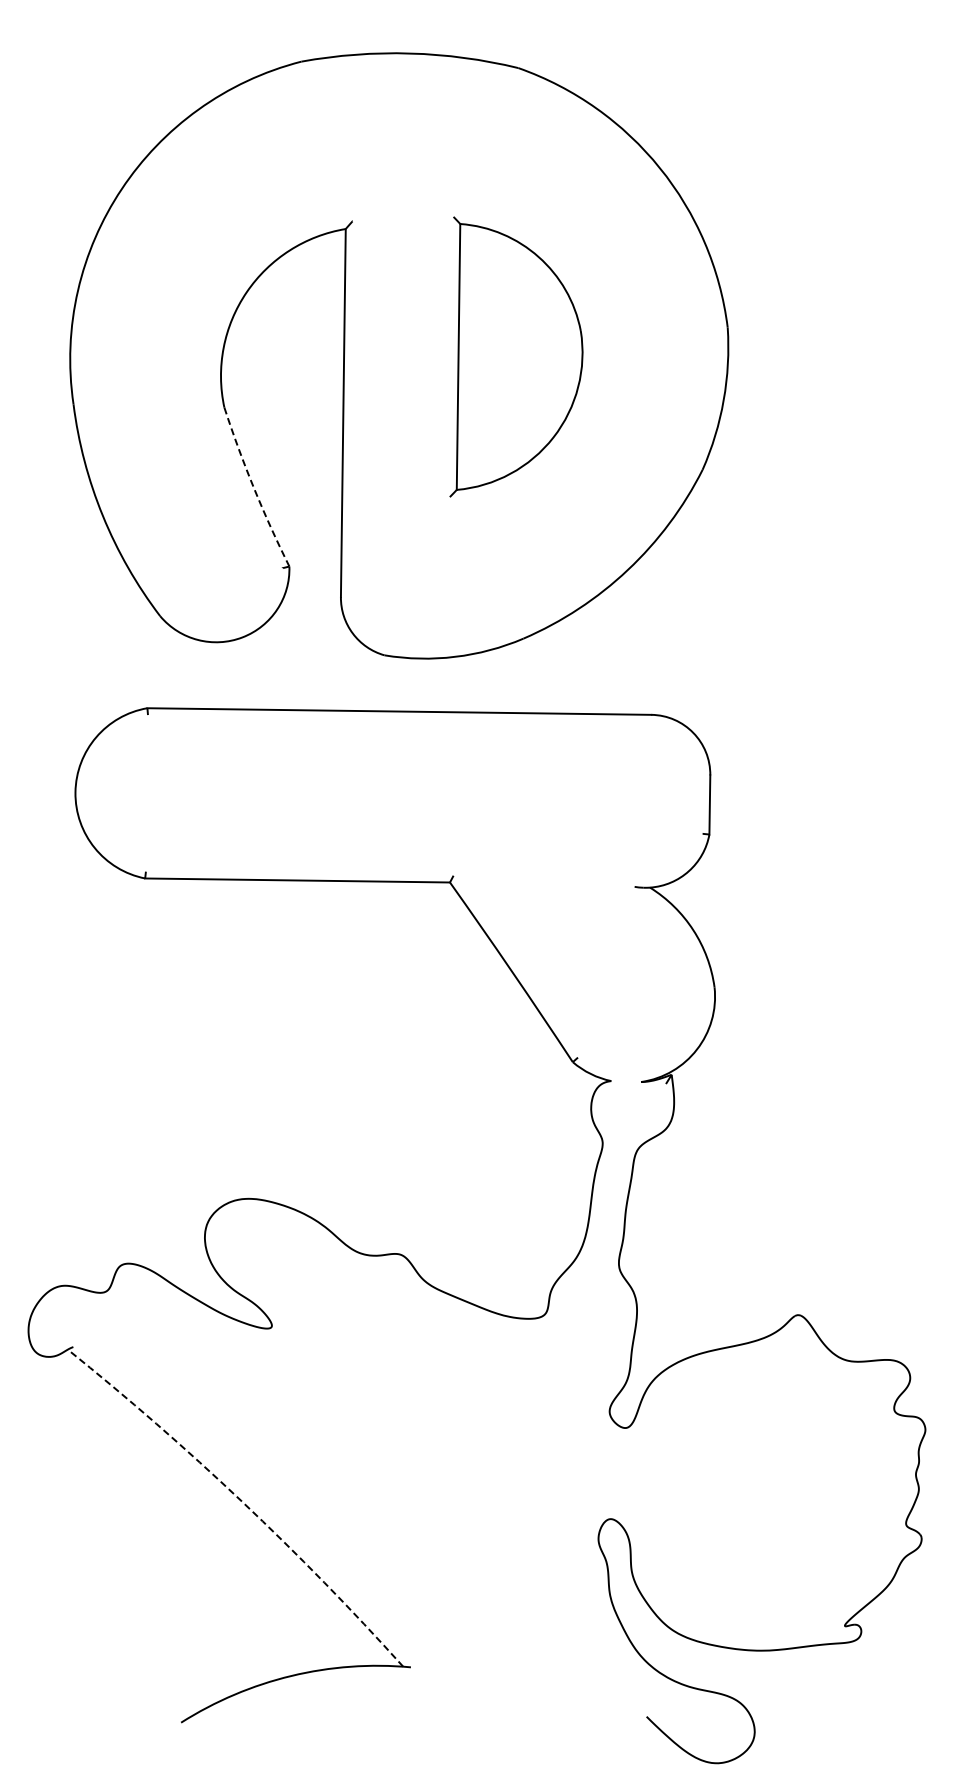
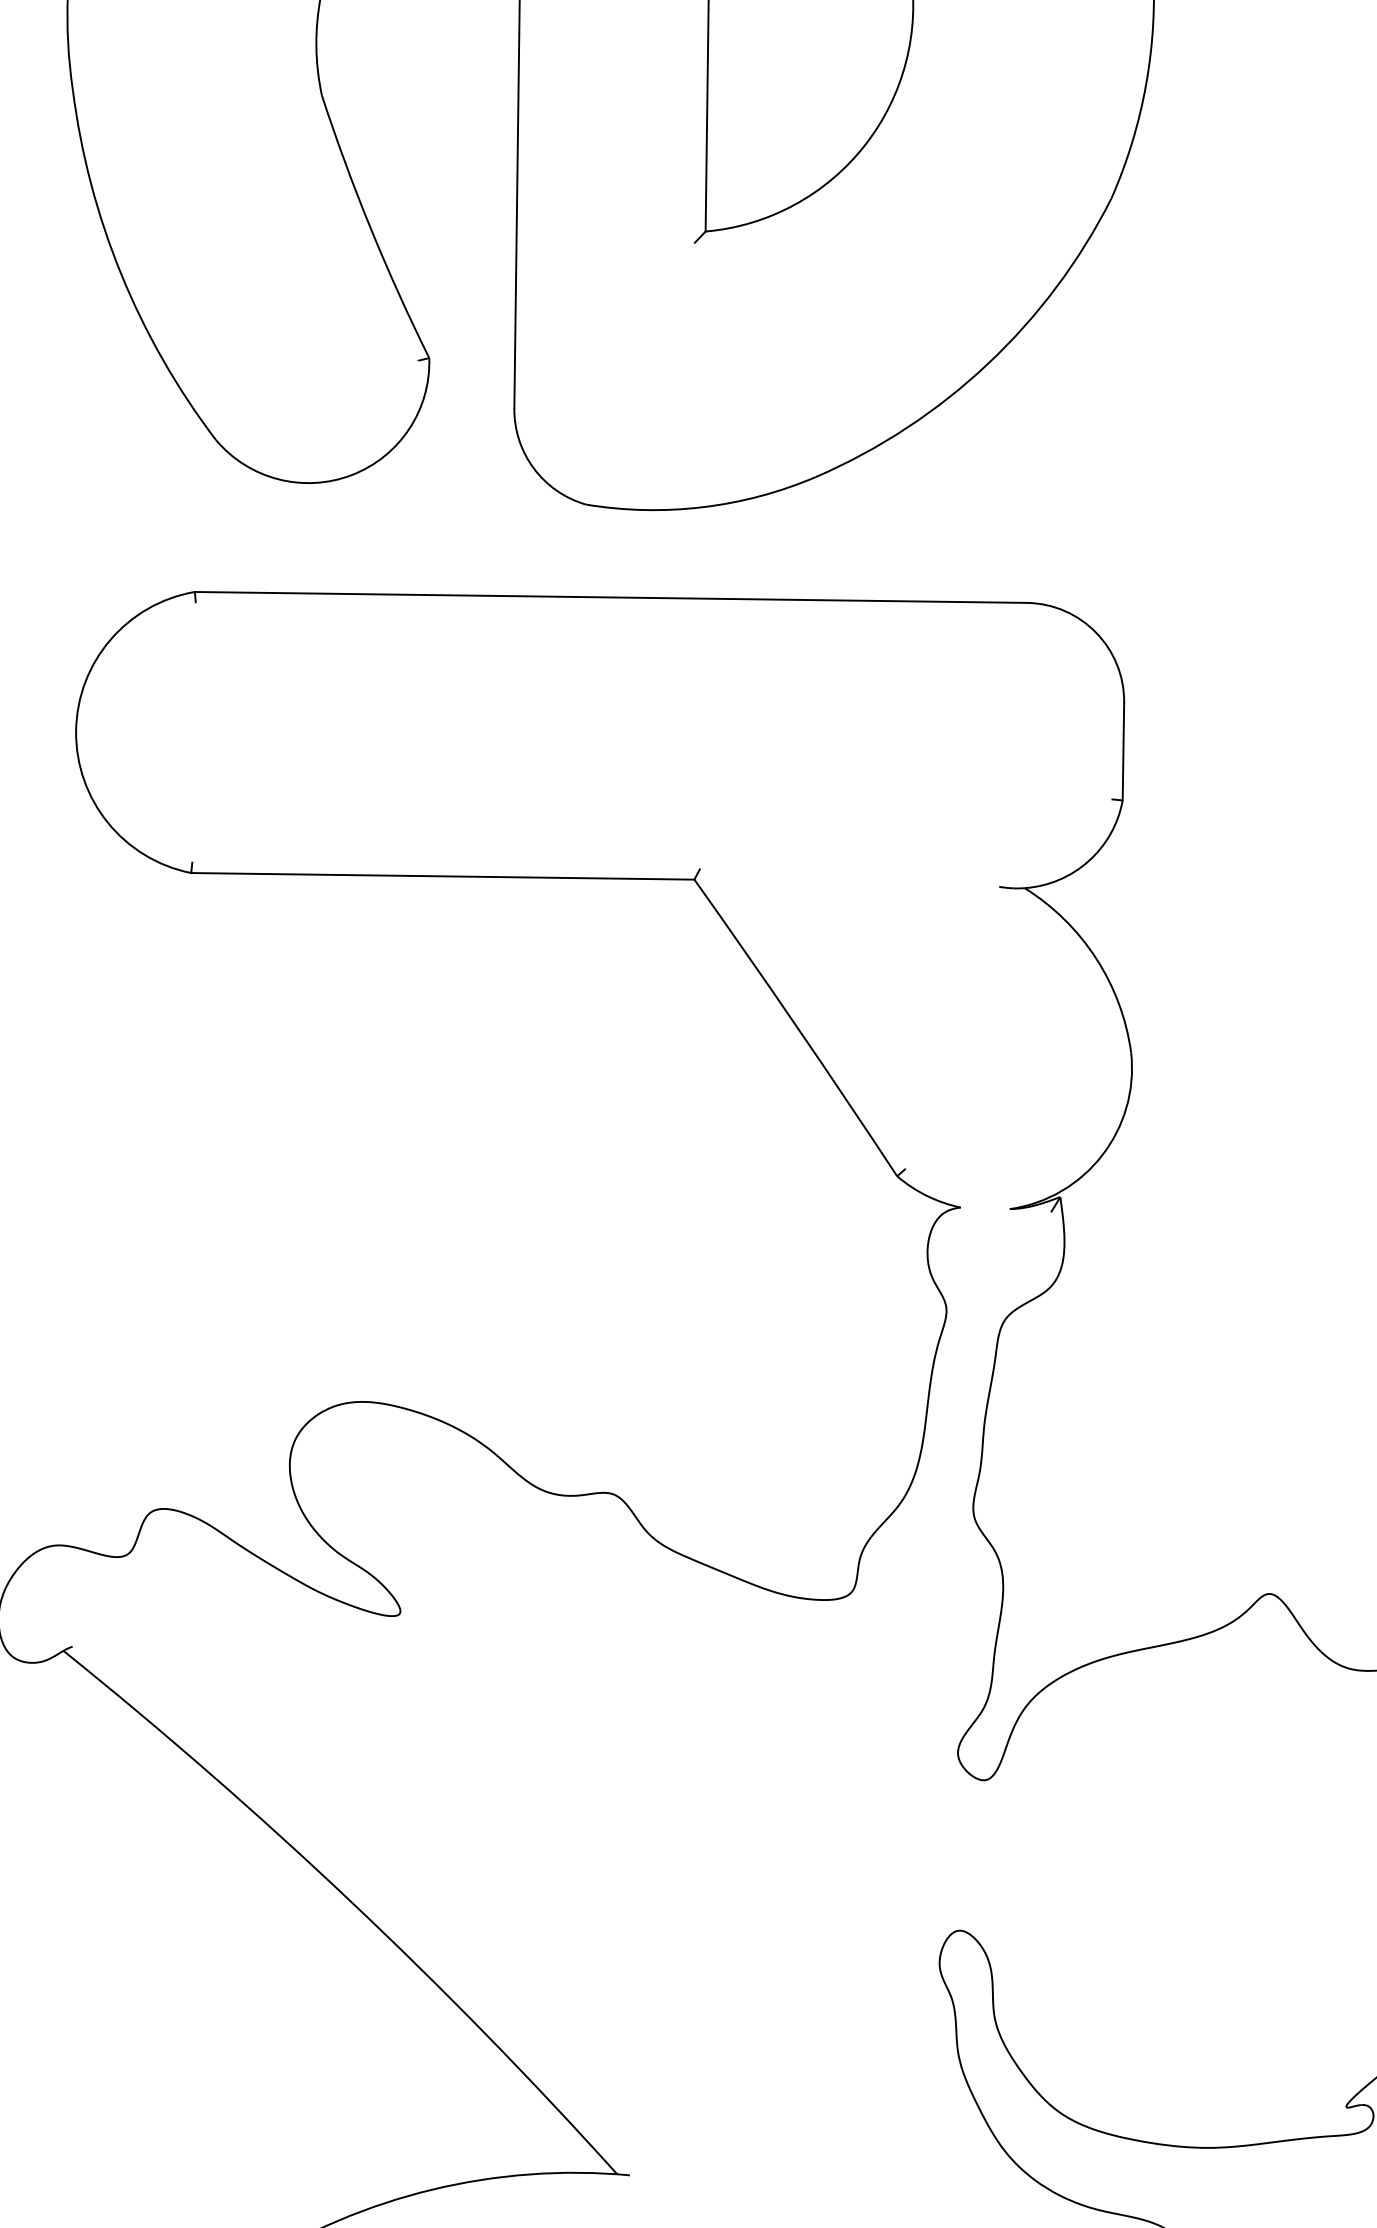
arc: (254, 488) -> (371, 229), dashed -> solid
arc: (241, 1501) -> (350, 1901), dashed -> solid

